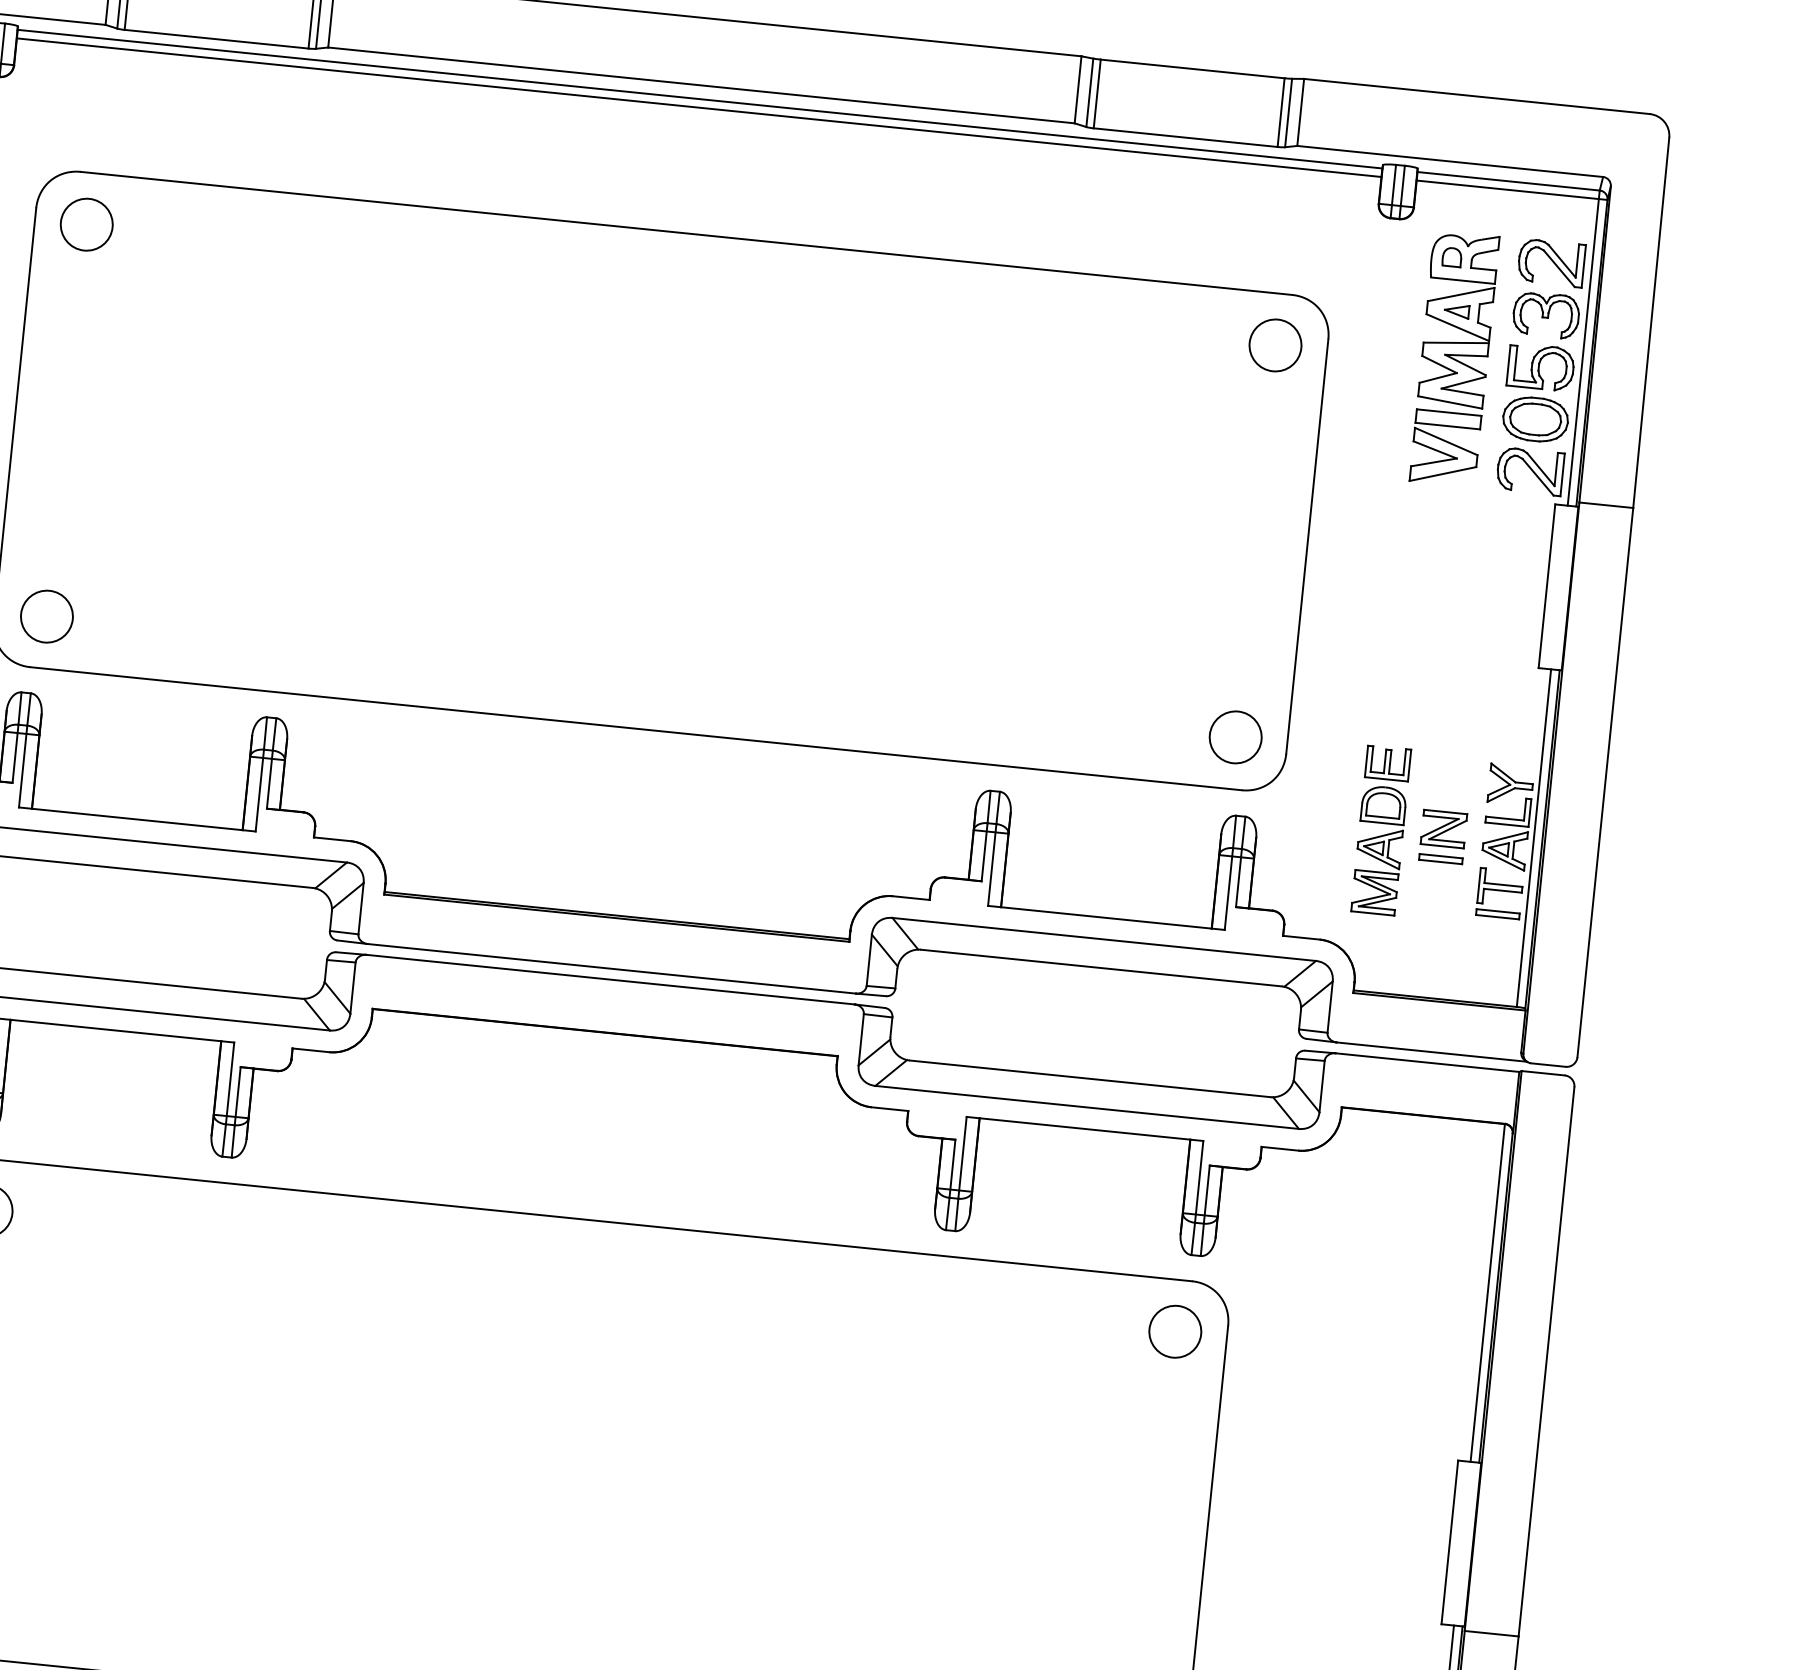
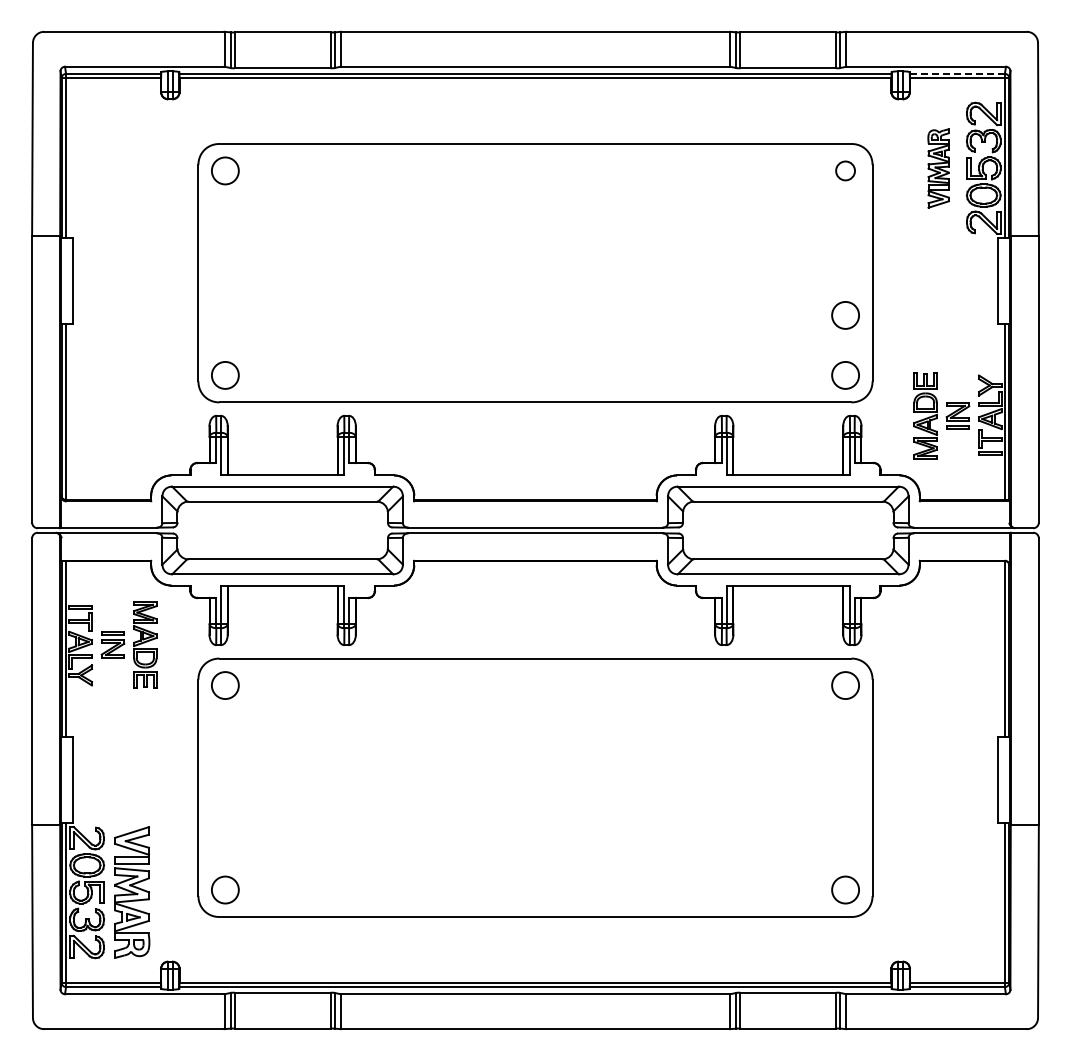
line: (1508, 180) -> (957, 73), solid -> dashed
circle: (1275, 344) -> (845, 170), size x0.7
part: (1454, 358) -> (938, 168), size x0.6
circle: (1247, 622) -> (845, 315), added

